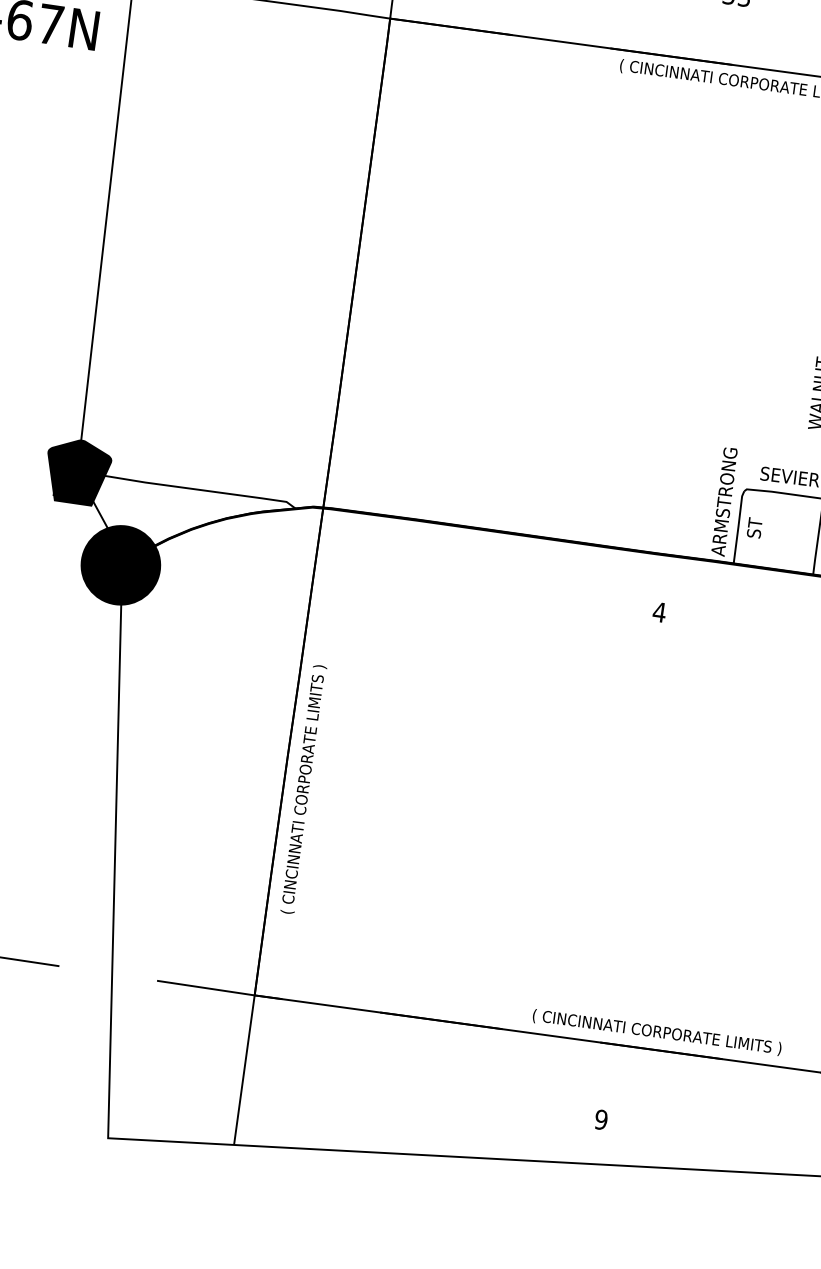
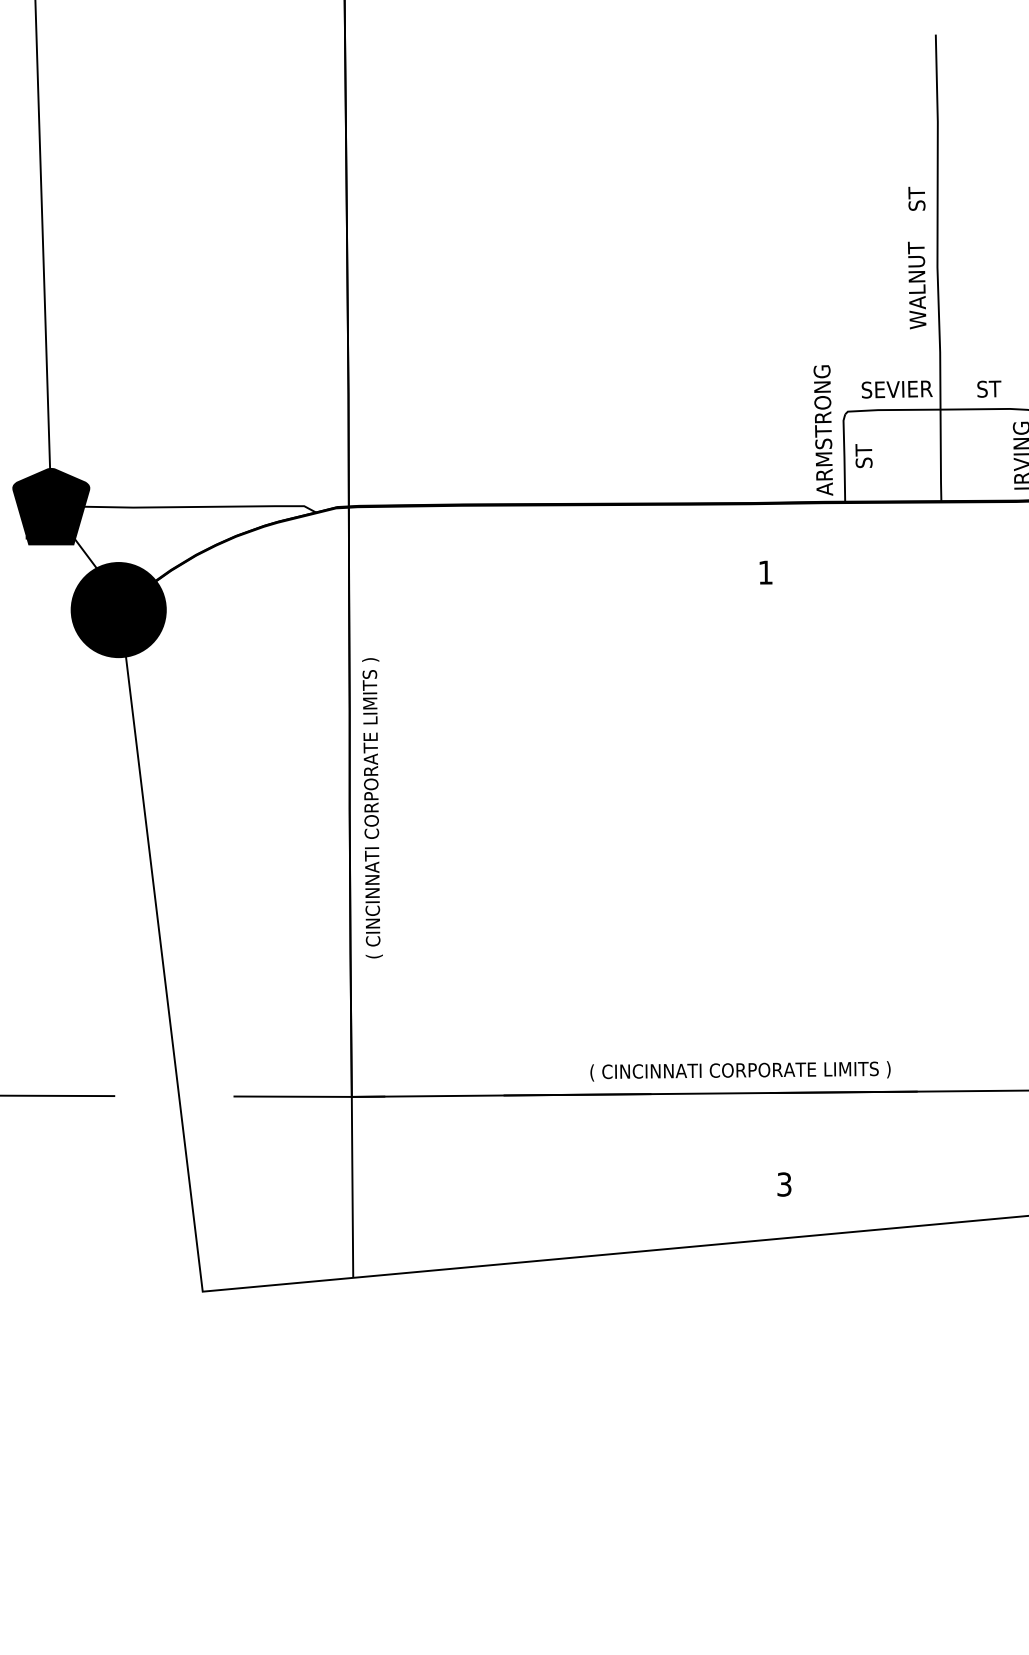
text: (659, 612) -> (765, 572), 4 -> 1
text: (303, 789) -> (372, 808), moved
text: (657, 1032) -> (740, 1071), moved
text: (601, 1119) -> (784, 1184), 9 -> 3

